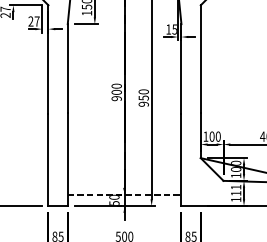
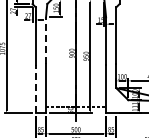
line: (68, 68) -> (46, 40), solid -> dashed
line: (47, 158) -> (35, 88), solid -> dashed

